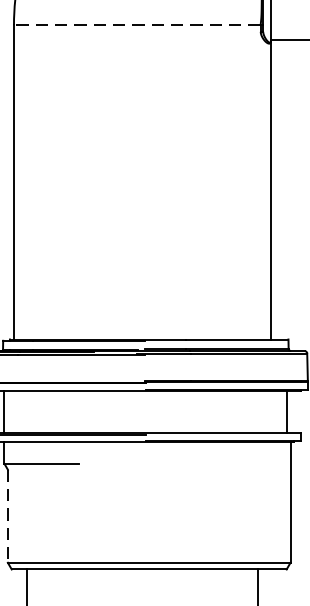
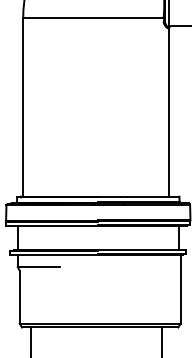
line: (135, 24) -> (92, 17), dashed -> solid
line: (7, 516) -> (19, 297), dashed -> solid

